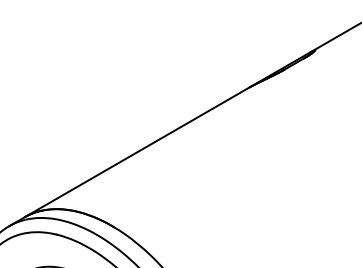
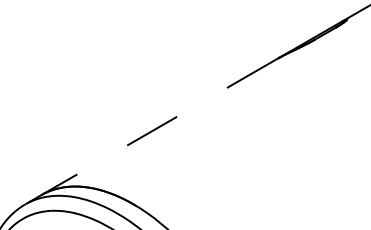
line: (128, 157) -> (150, 132), solid -> dashed

